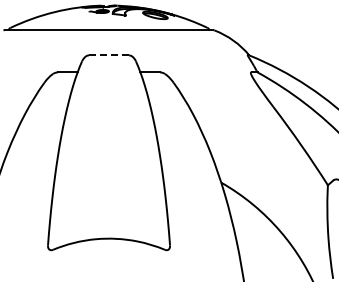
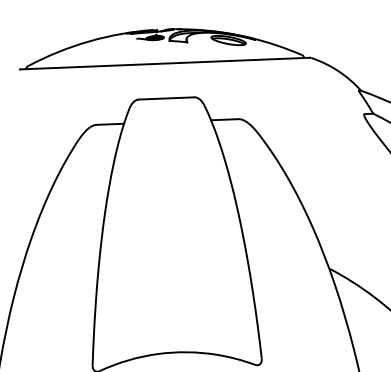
line: (108, 55) -> (165, 98), dashed -> solid

